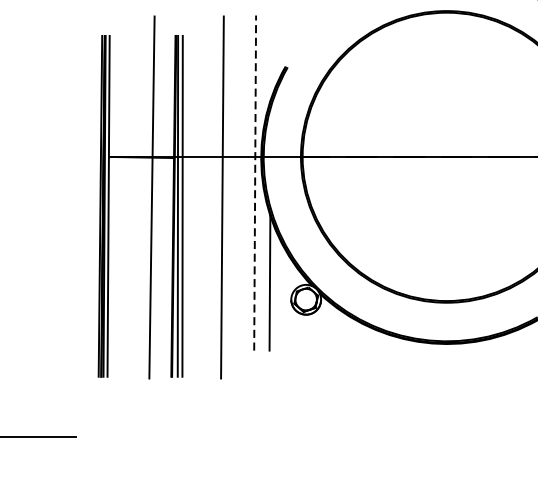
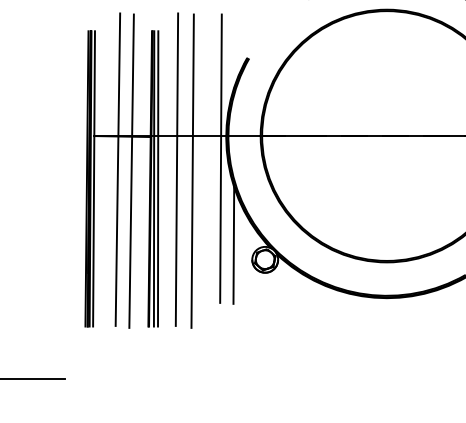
line: (255, 183) -> (221, 159), dashed -> solid
line: (135, 195) -> (117, 169), added
line: (203, 195) -> (176, 169), added

